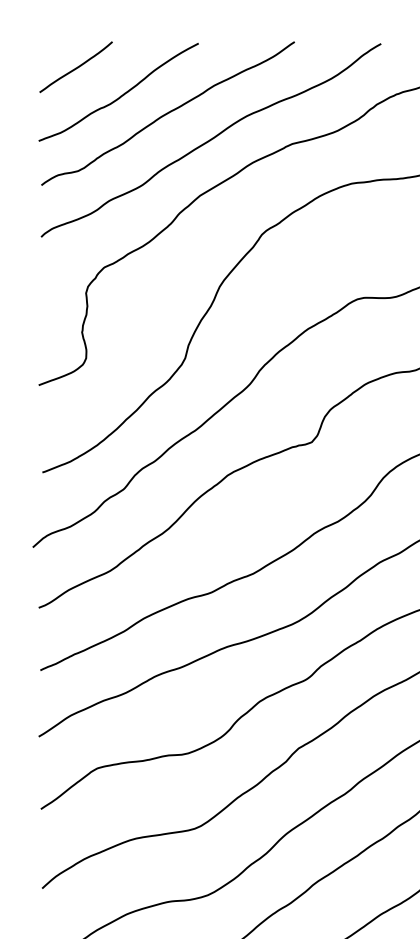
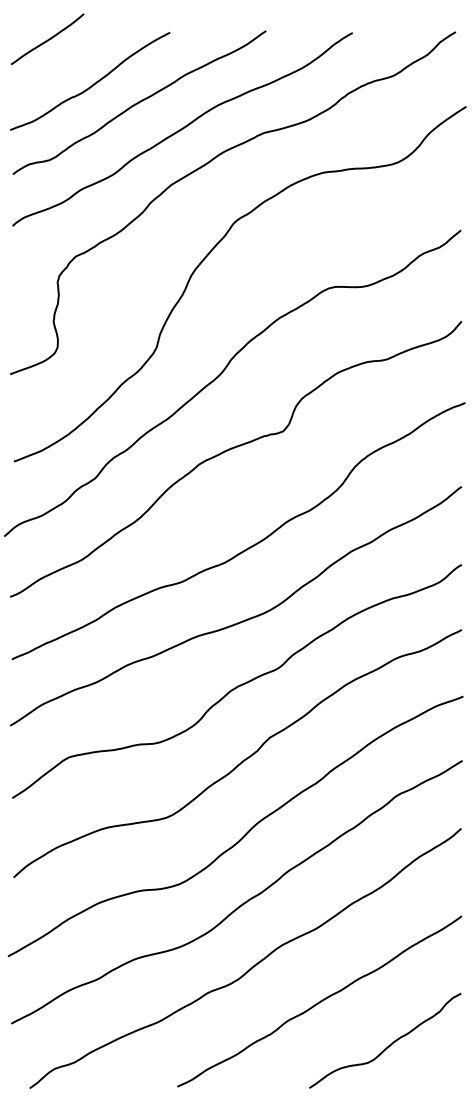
curve: (76, 67) -> (47, 39), moved

